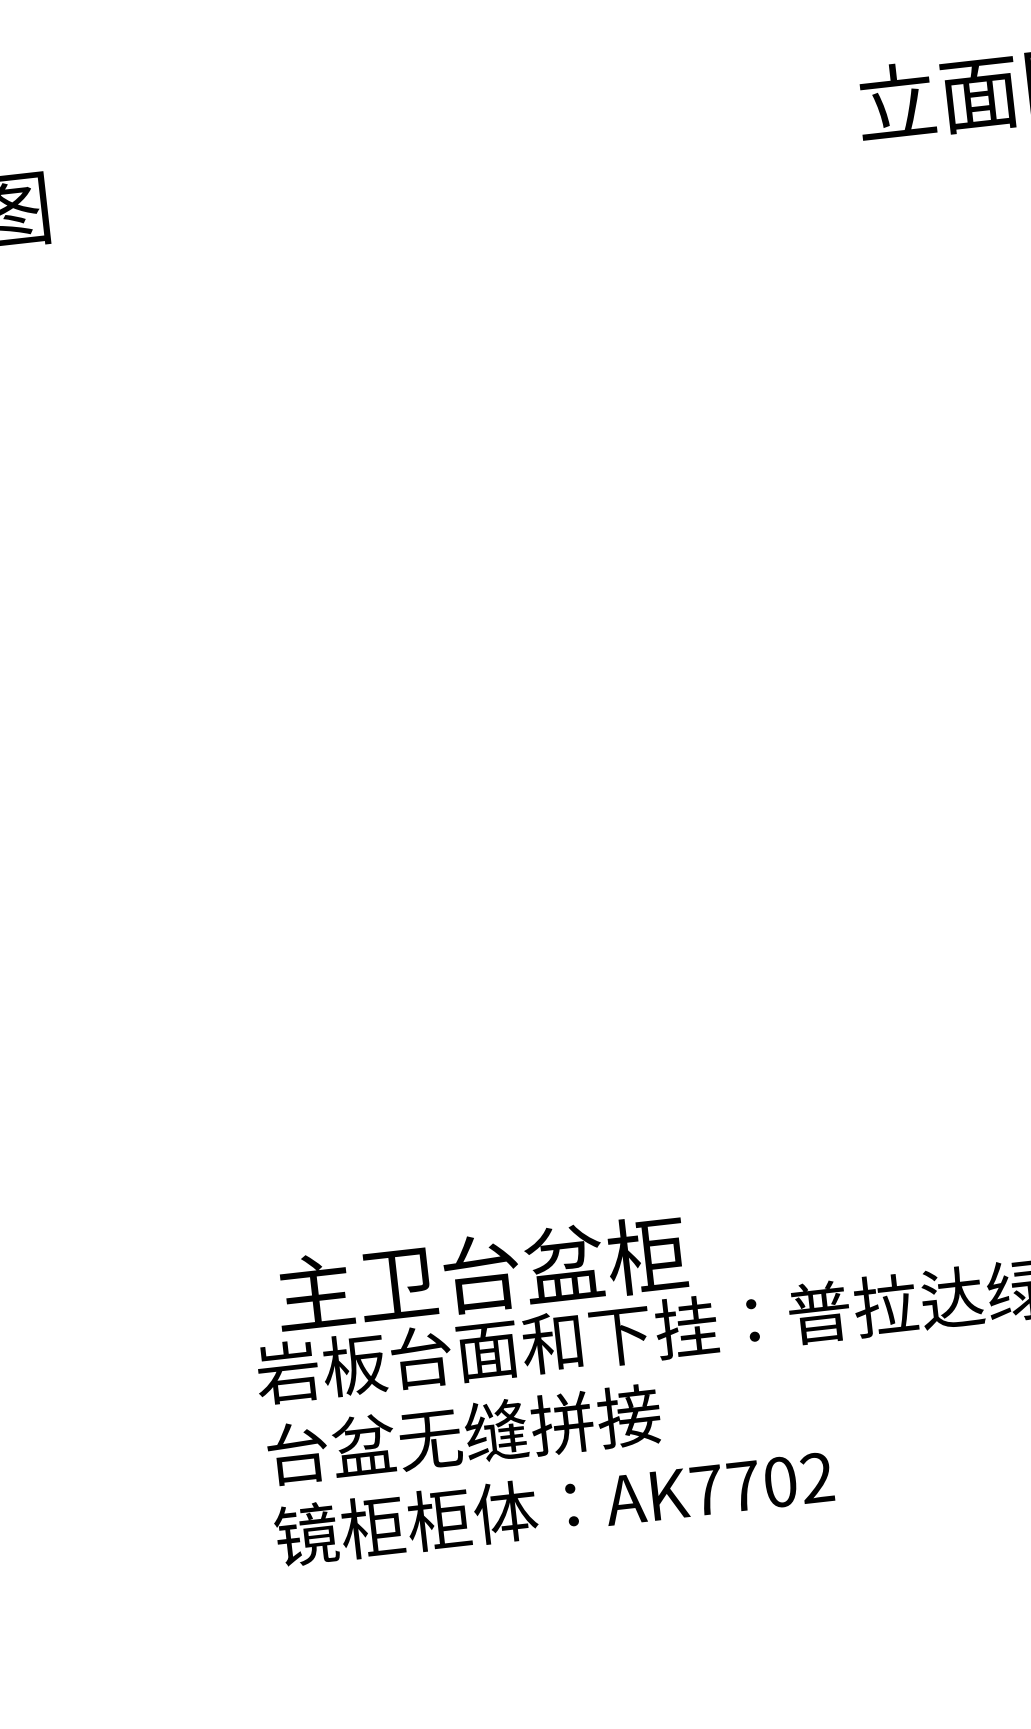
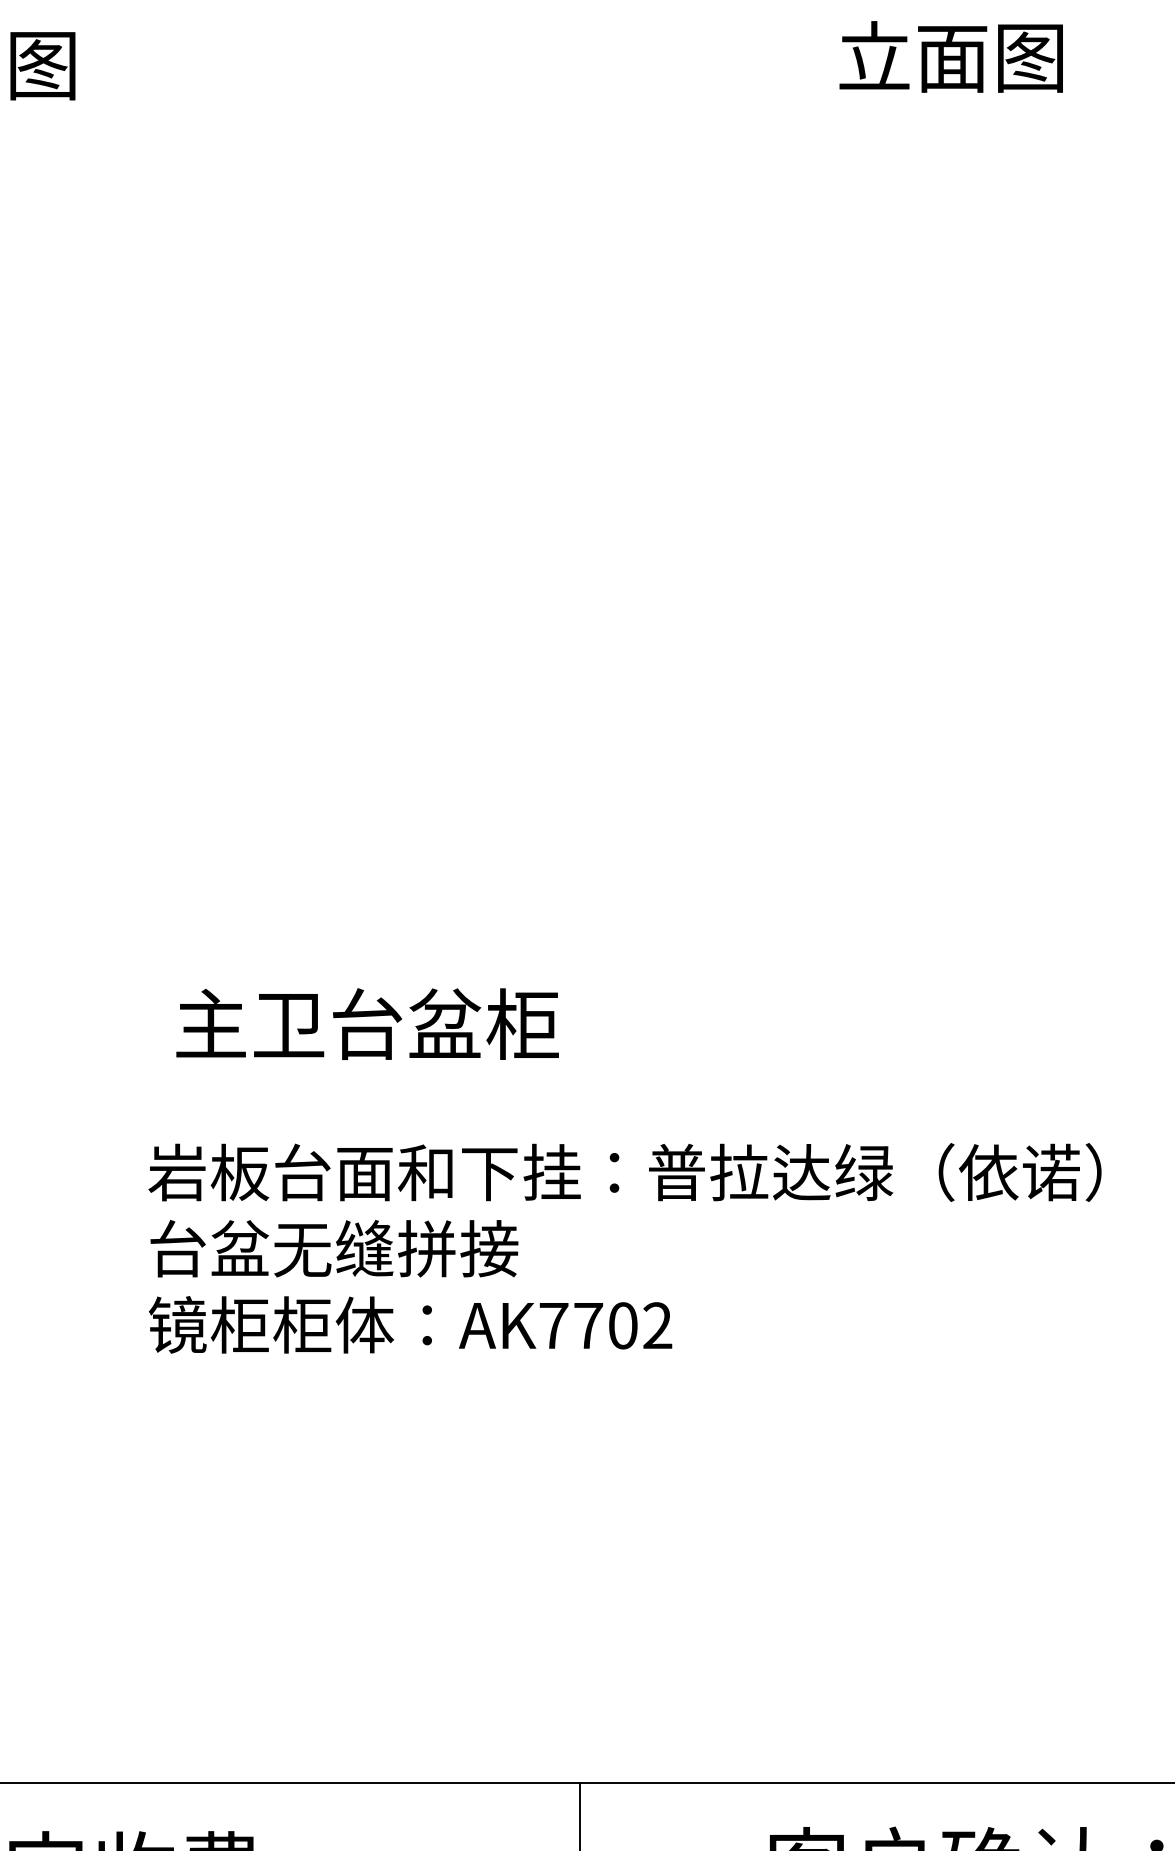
text: (481, 1272) -> (367, 1023), moved

